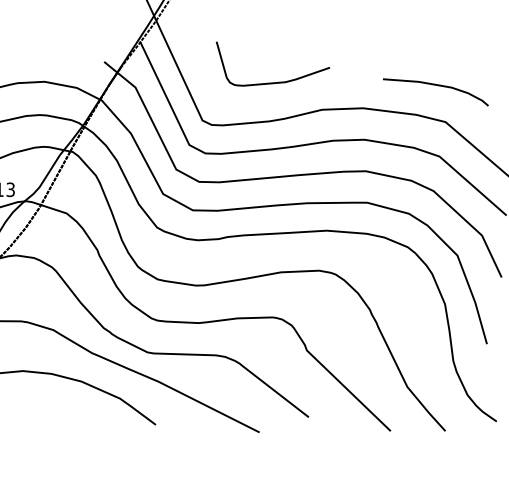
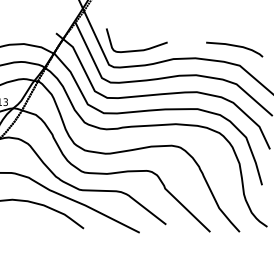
curve: (274, 80) -> (137, 49), moved

